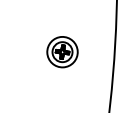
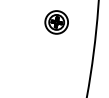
part: (62, 52) -> (56, 22), moved

